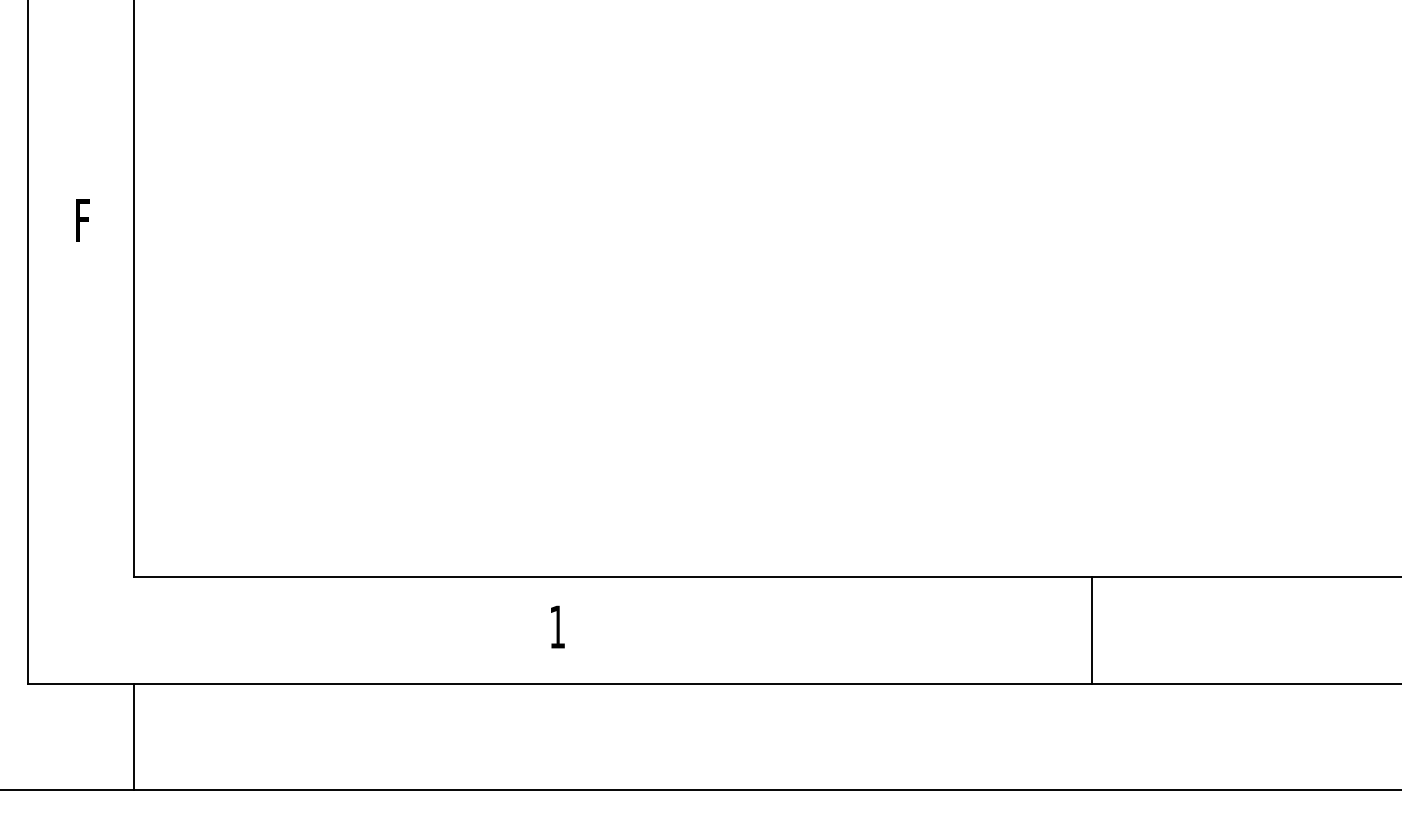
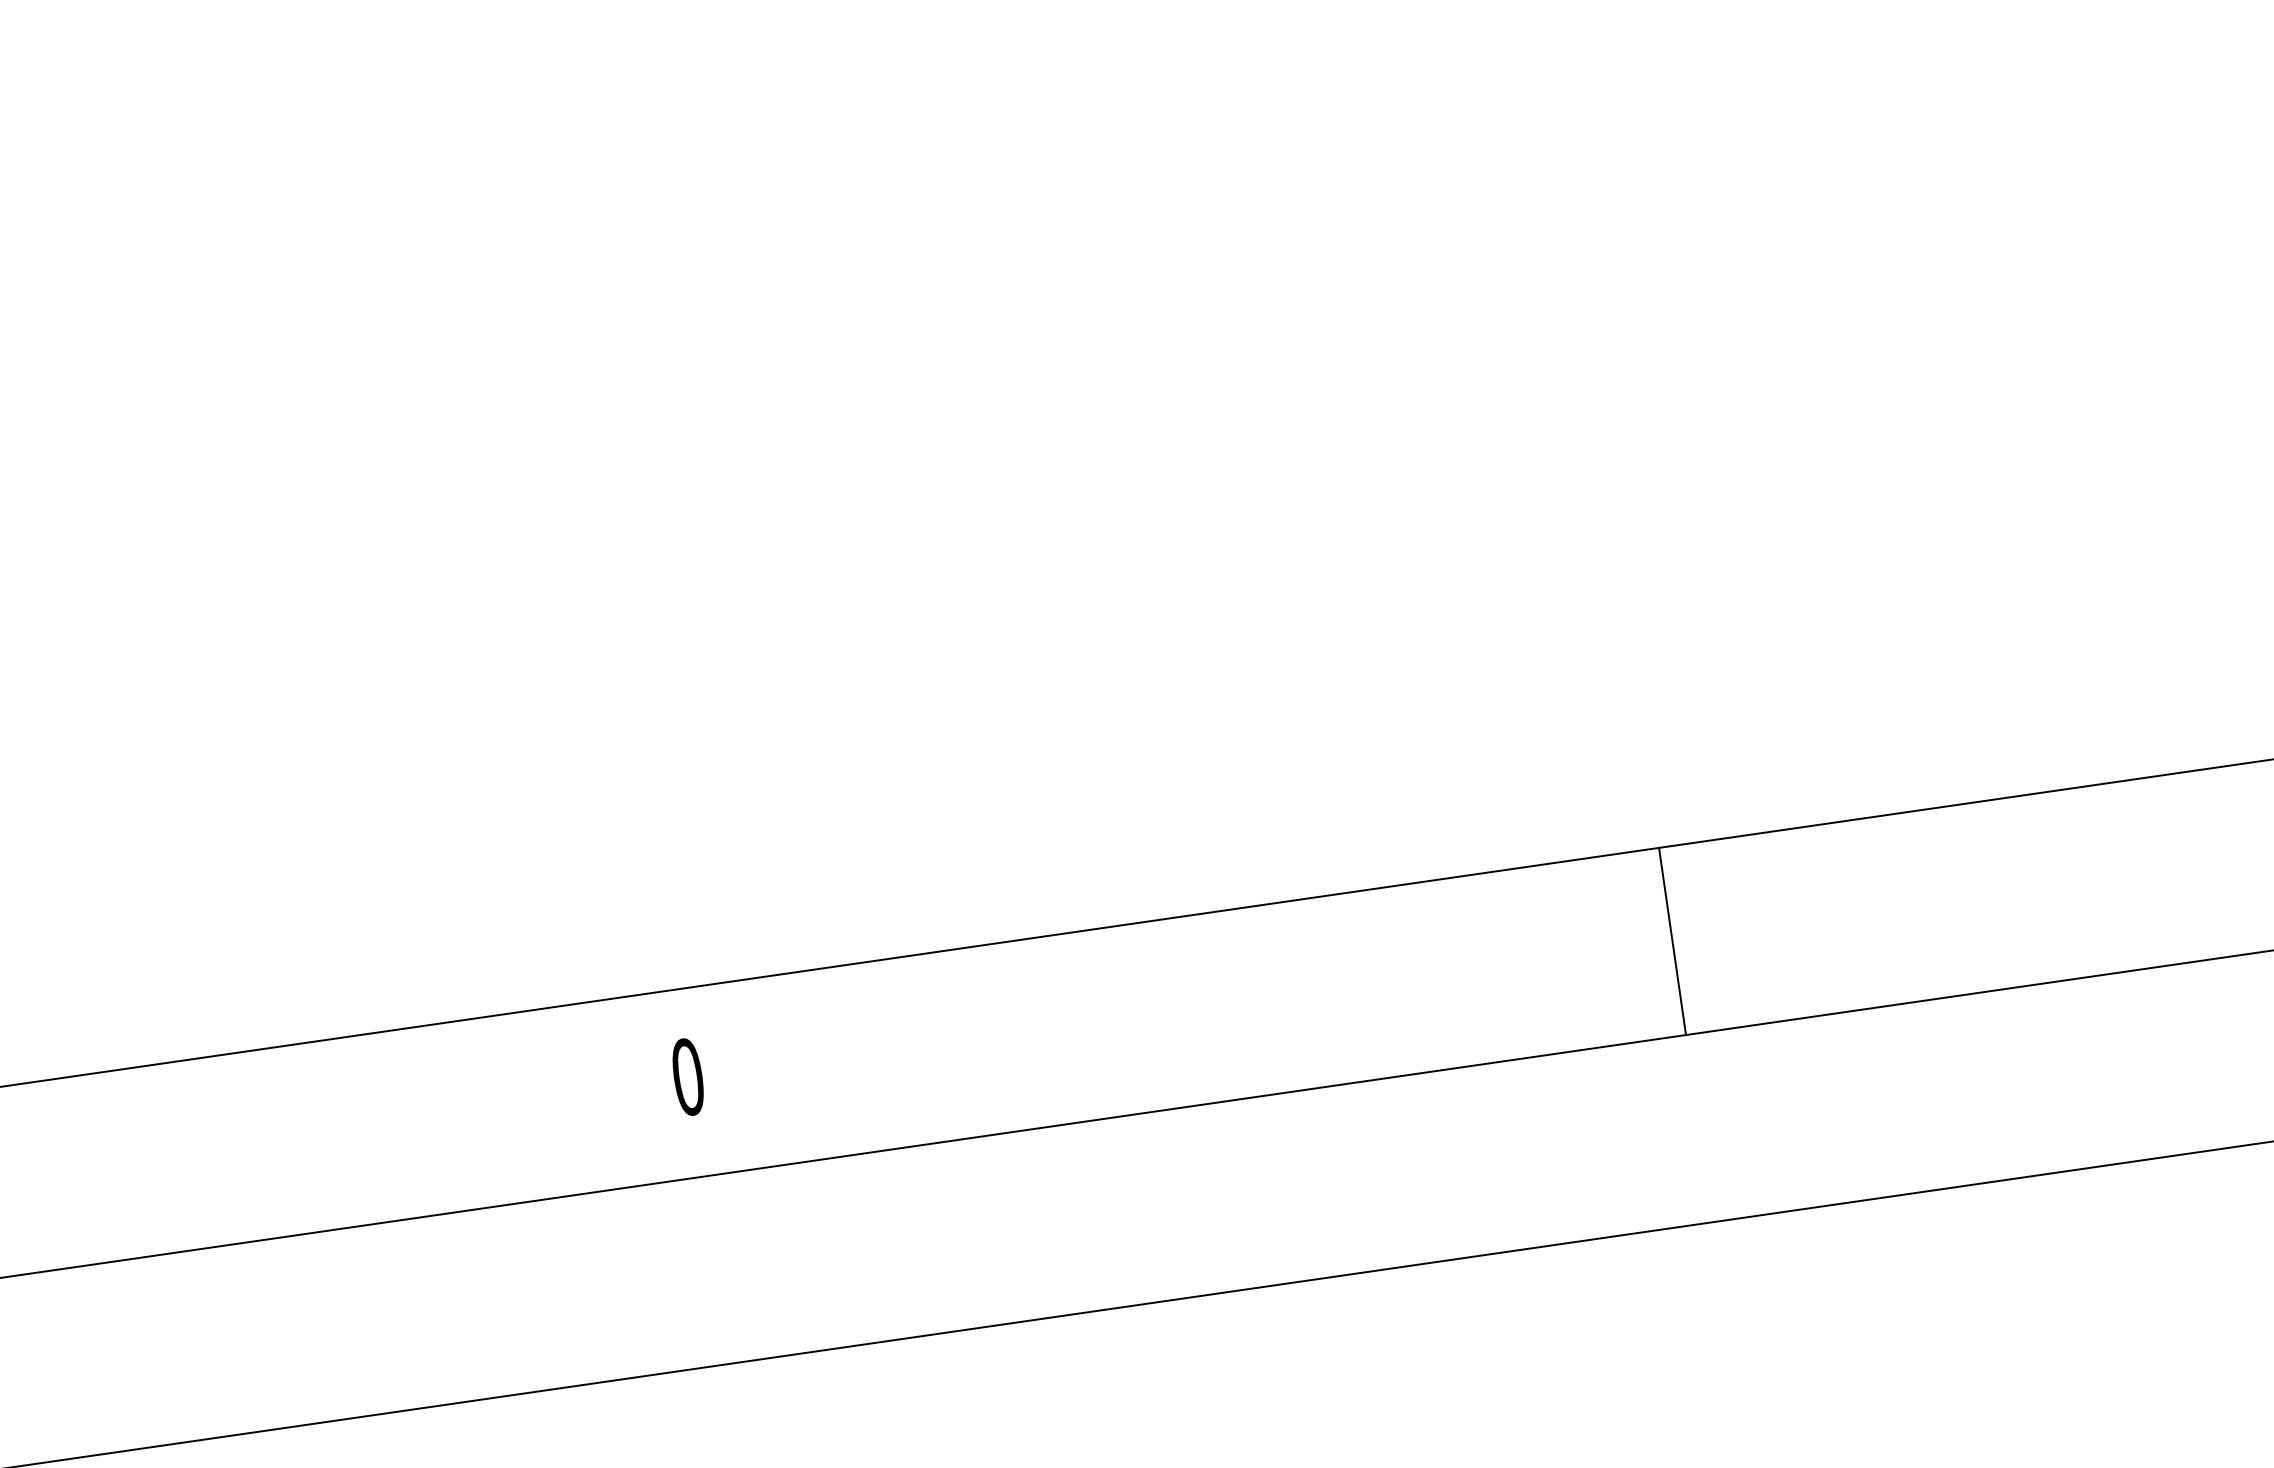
text: (557, 627) -> (688, 1077), 1 -> 0
line: (1091, 630) -> (1672, 941), moved

